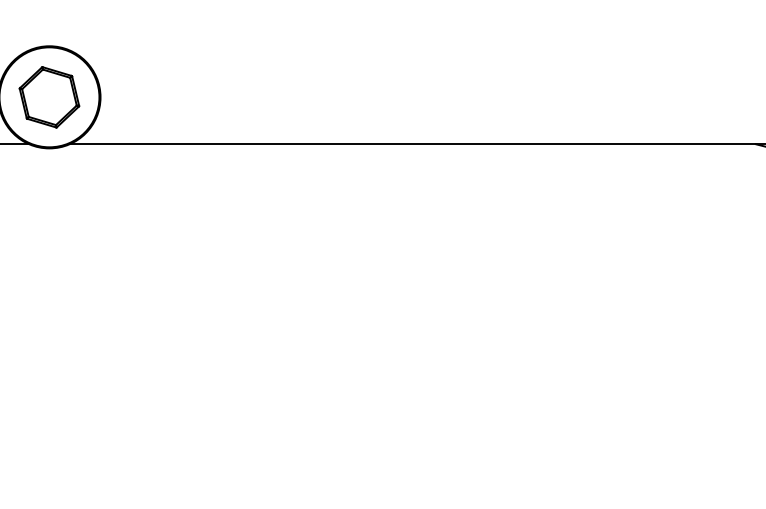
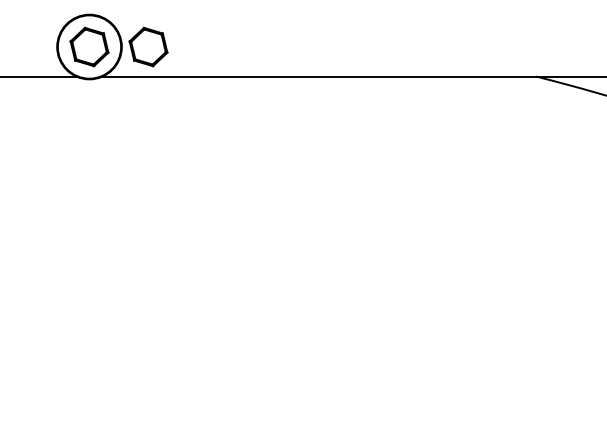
part: (142, 96) -> (148, 46), added

